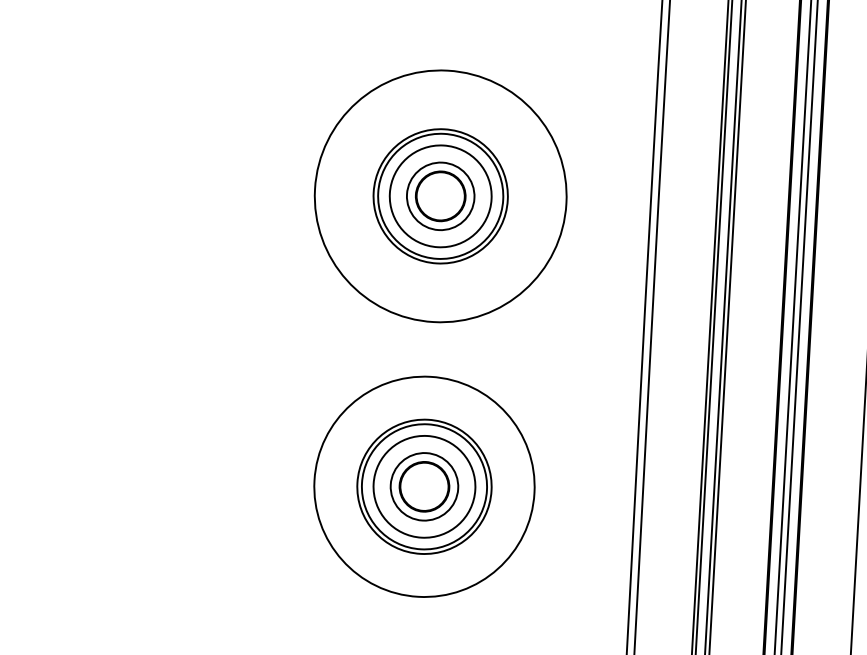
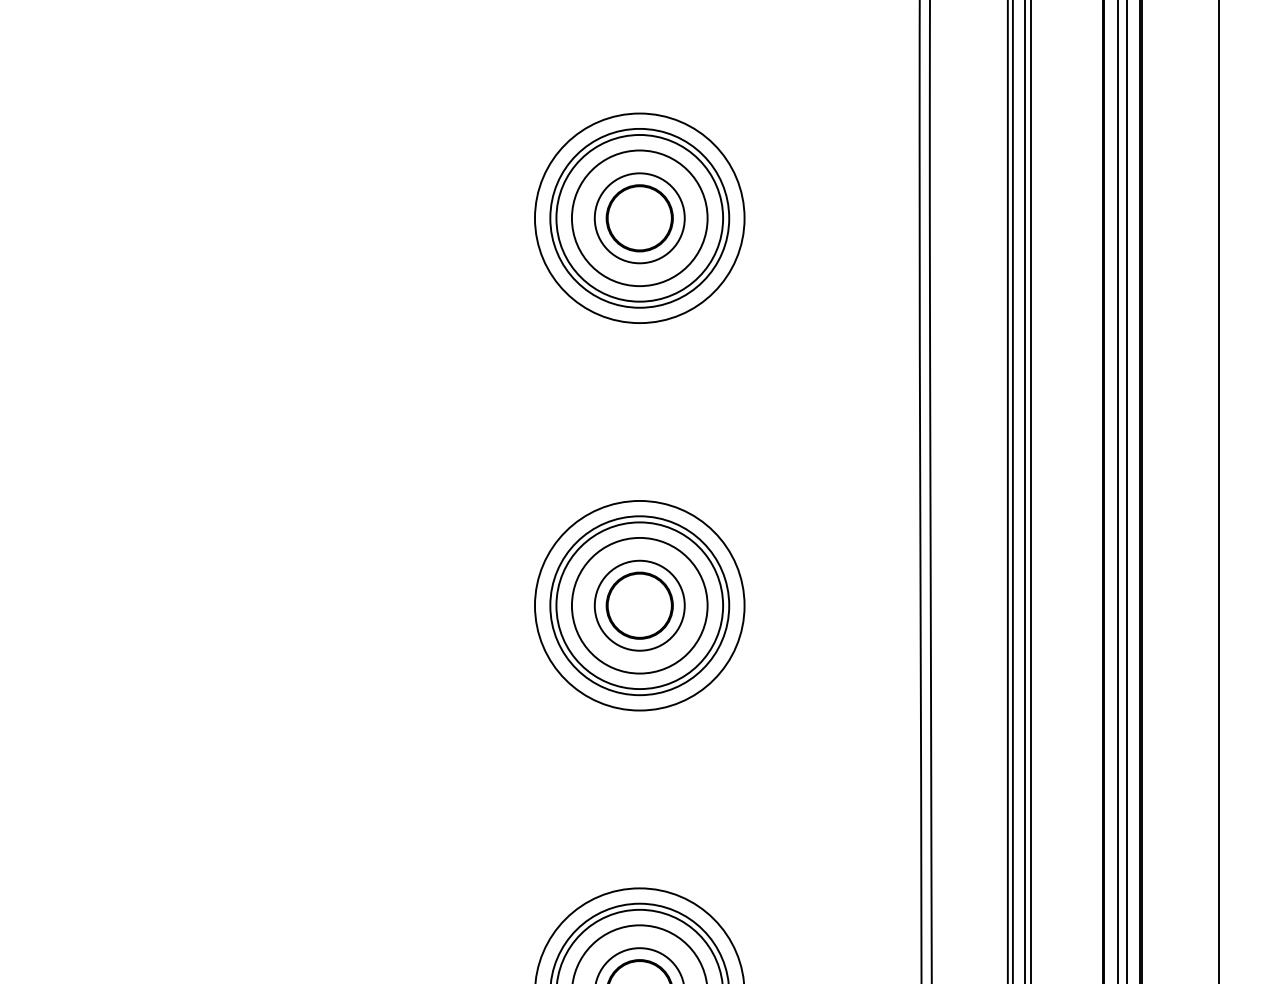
circle: (440, 196) -> (639, 218), size x0.62
circle: (424, 486) -> (639, 605), size x0.71

